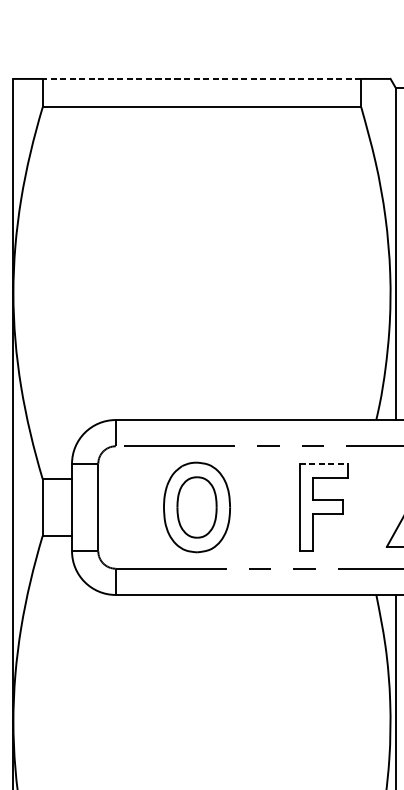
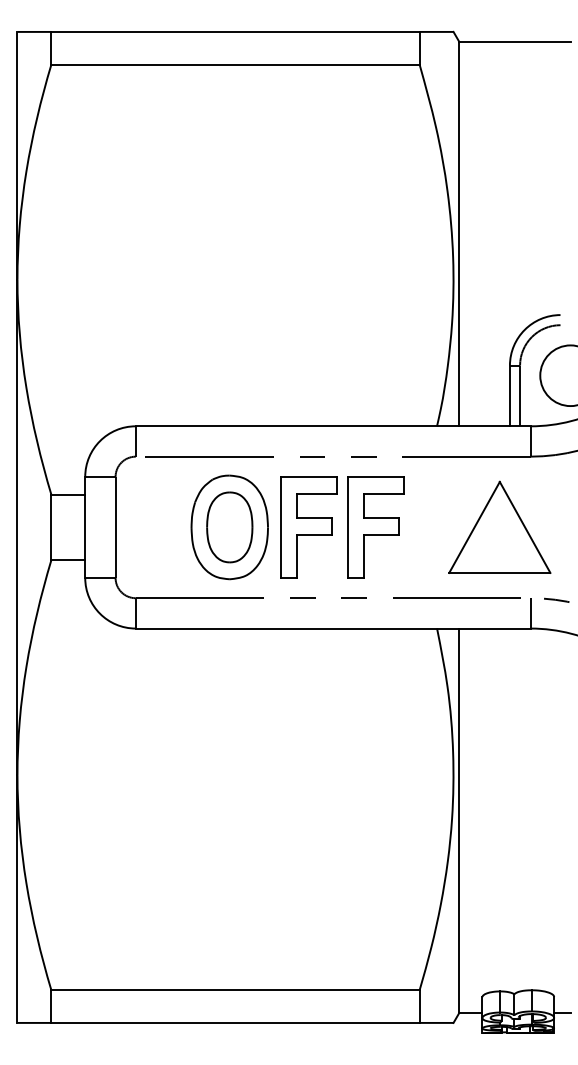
line: (201, 78) -> (235, 31), dashed -> solid
line: (323, 463) -> (376, 476), dashed -> solid
part: (265, 507) -> (308, 527), added

